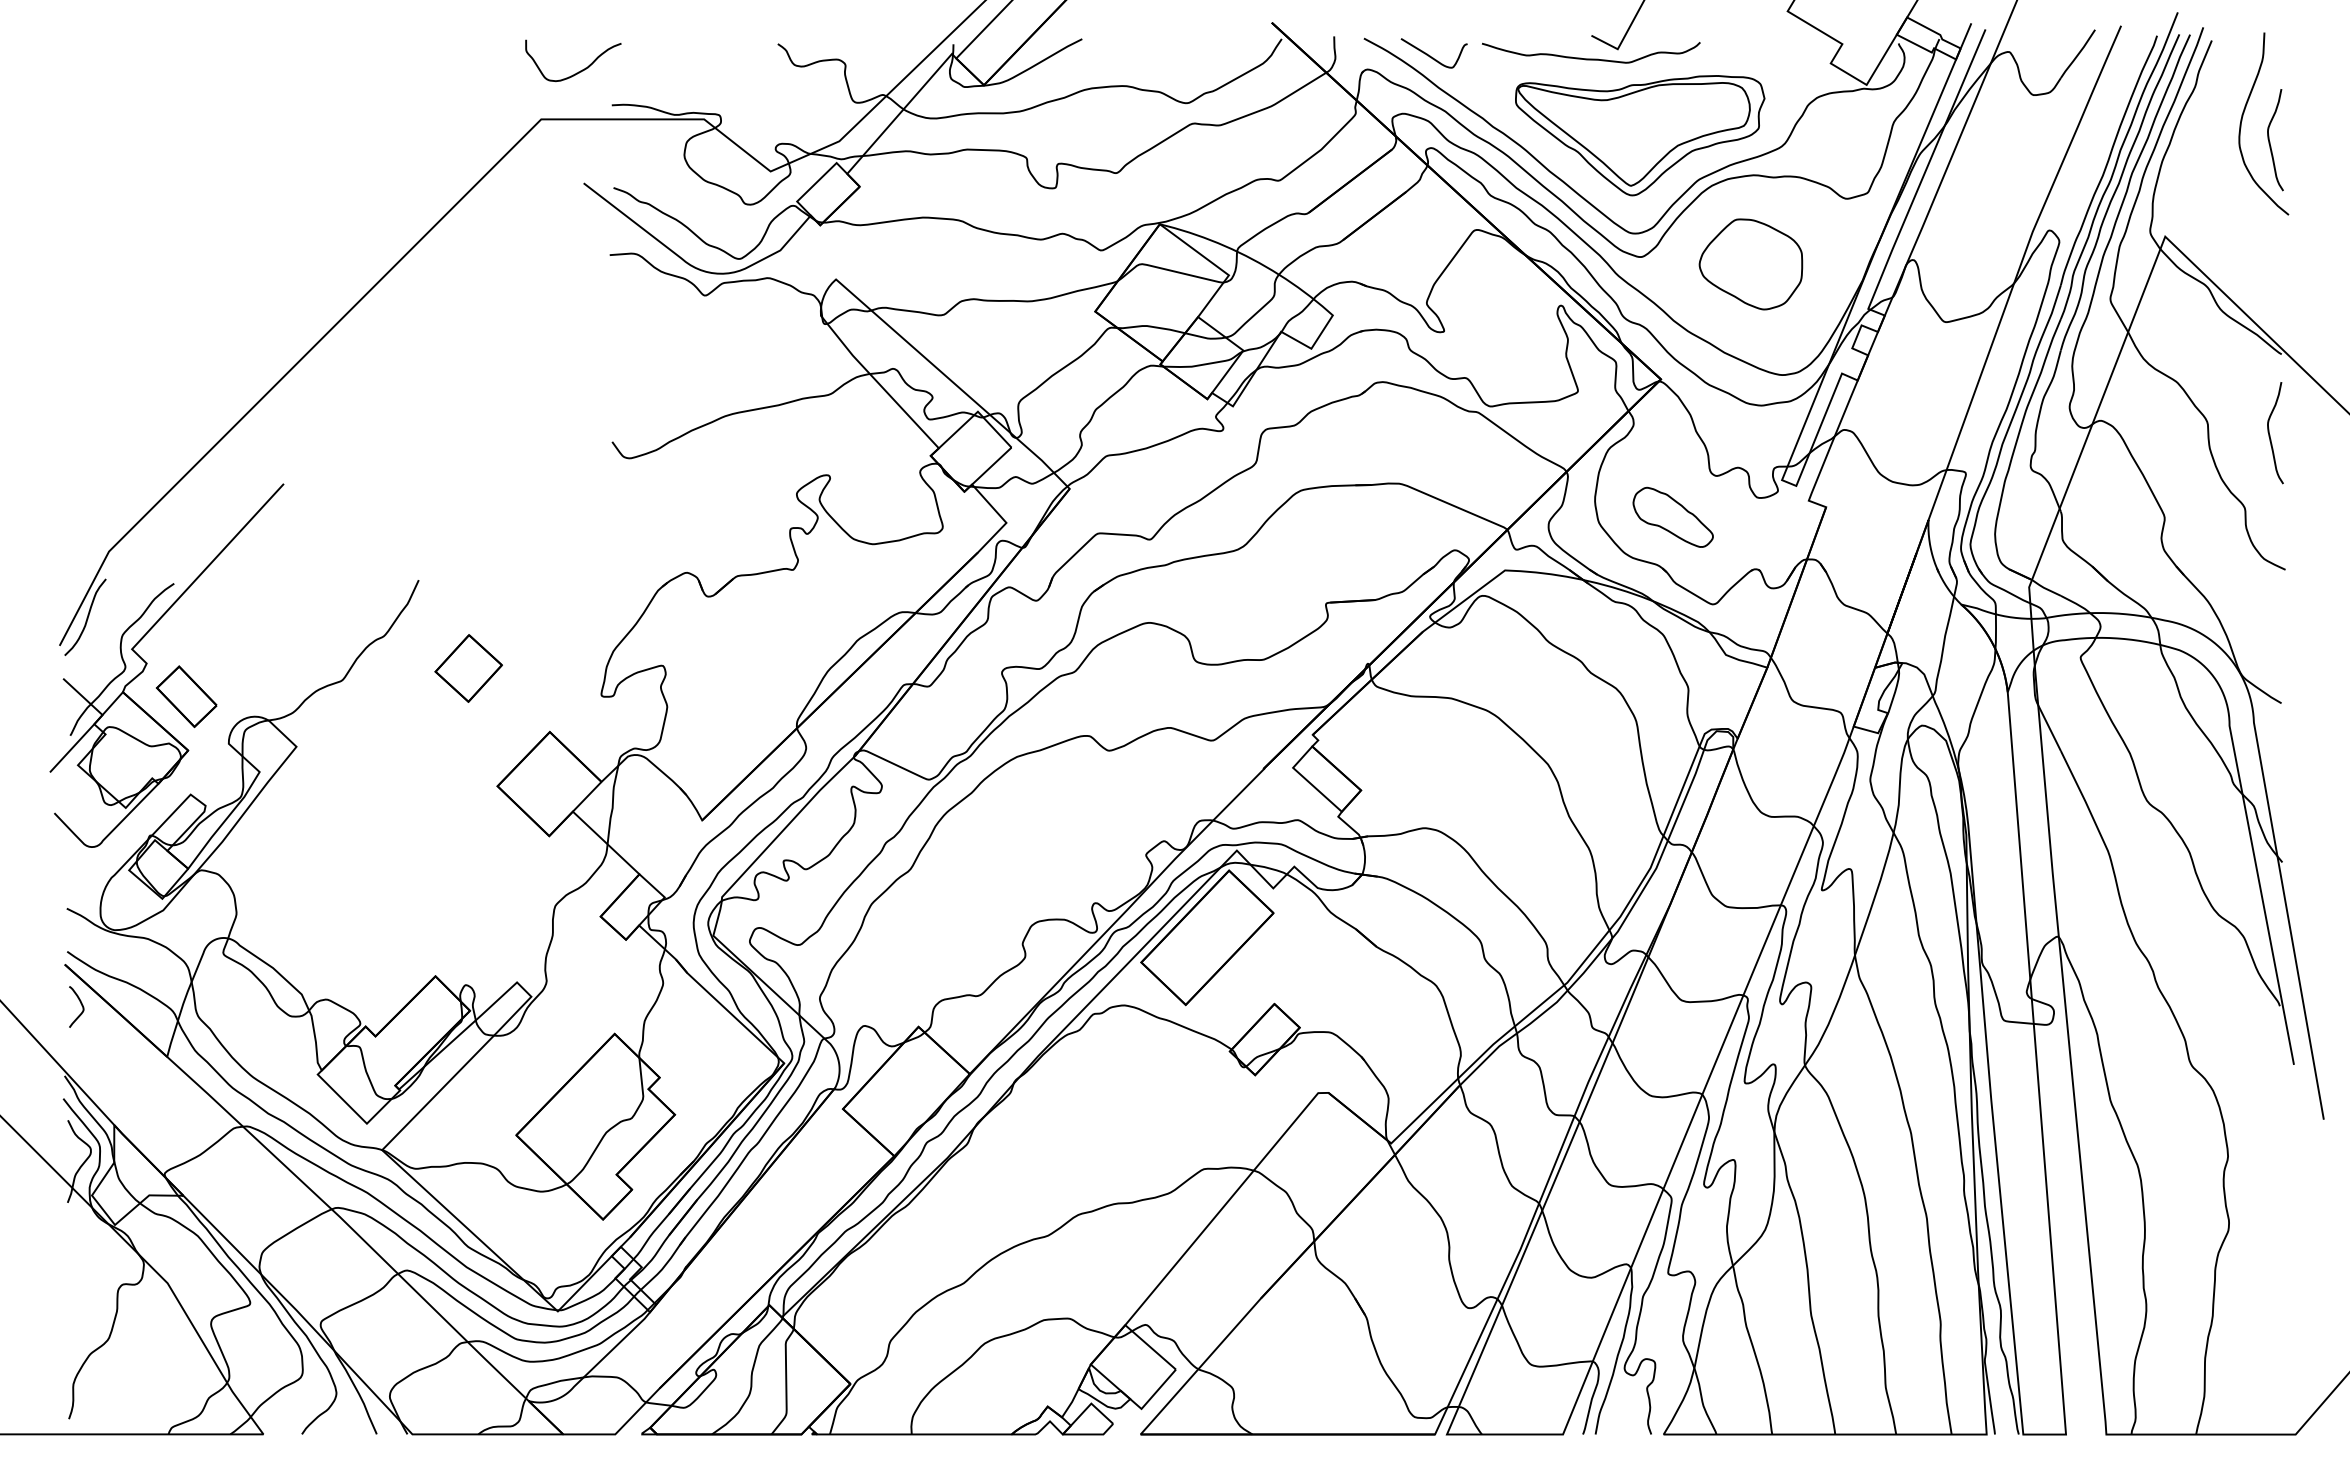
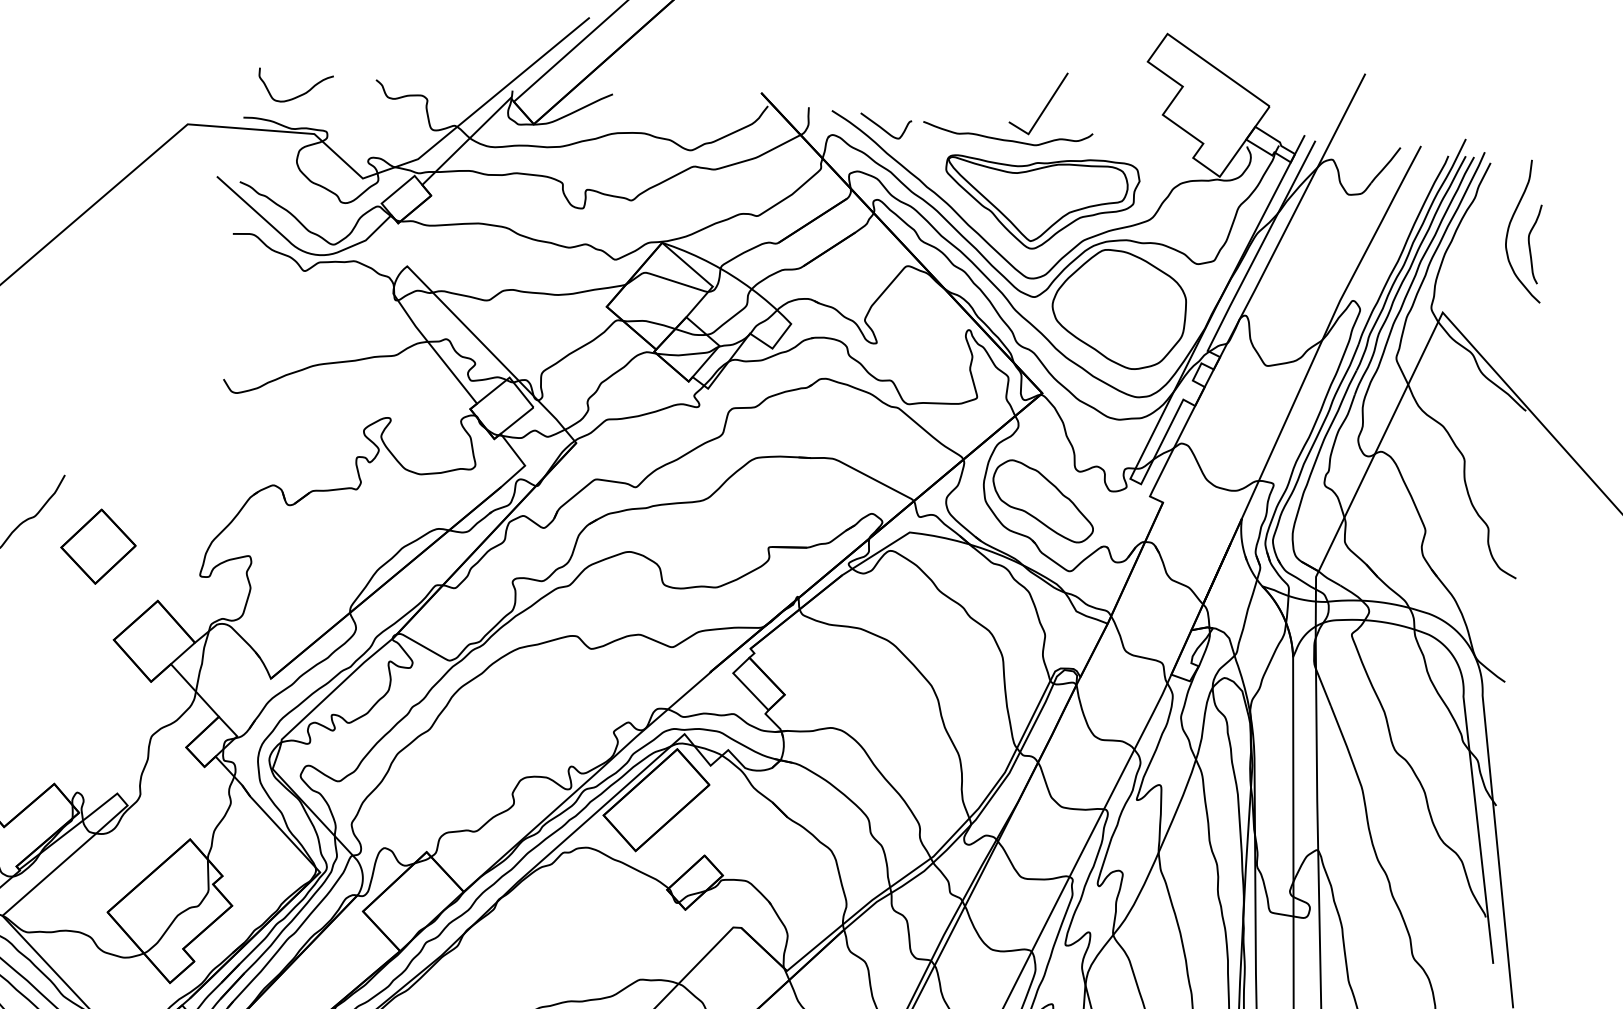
curve: (578, 71) -> (298, 95), moved
part: (1750, 264) -> (1118, 309), size x1.67
curve: (2270, 434) -> (1512, 472), removed
part: (1673, 517) -> (1043, 501), size x1.67
part: (468, 668) -> (98, 546), size x1.43

